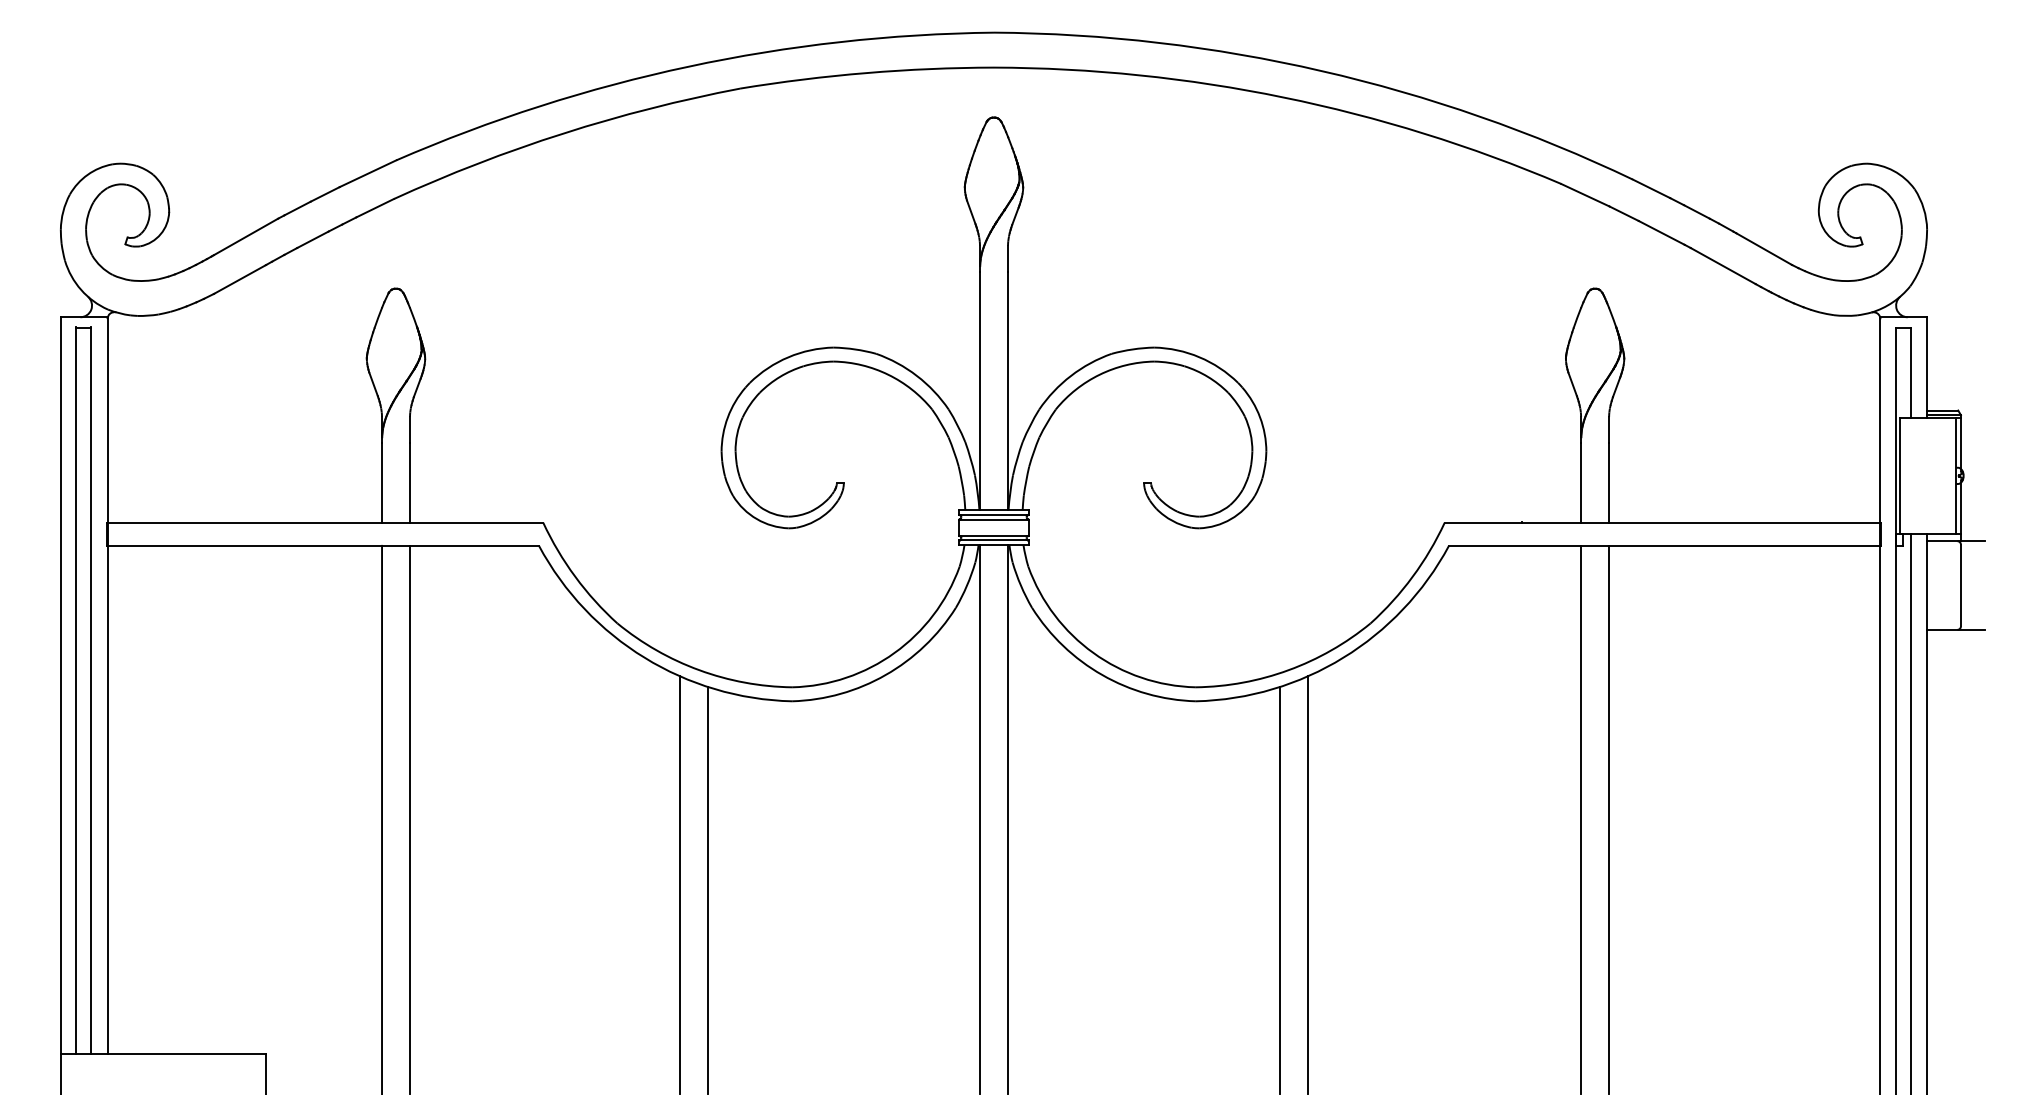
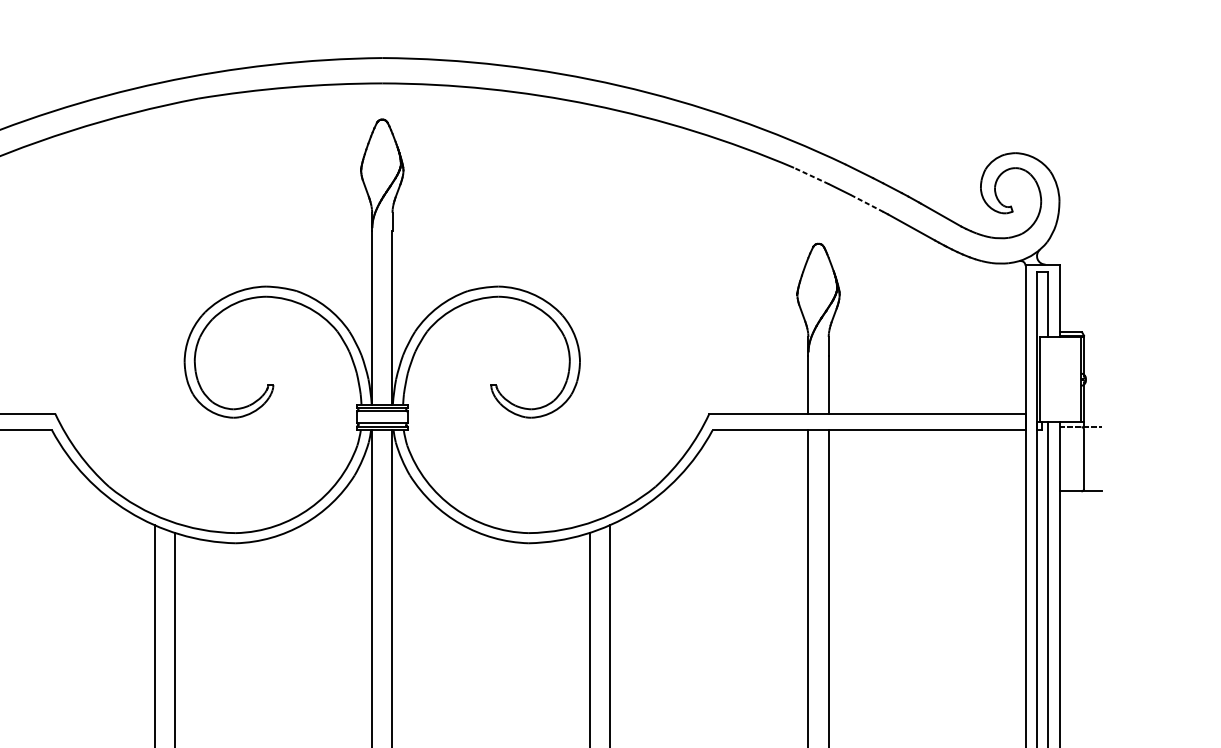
line: (1585, 195) -> (811, 176), solid -> dashed
line: (1661, 232) -> (866, 203), solid -> dashed
line: (1956, 541) -> (1080, 427), solid -> dashed

